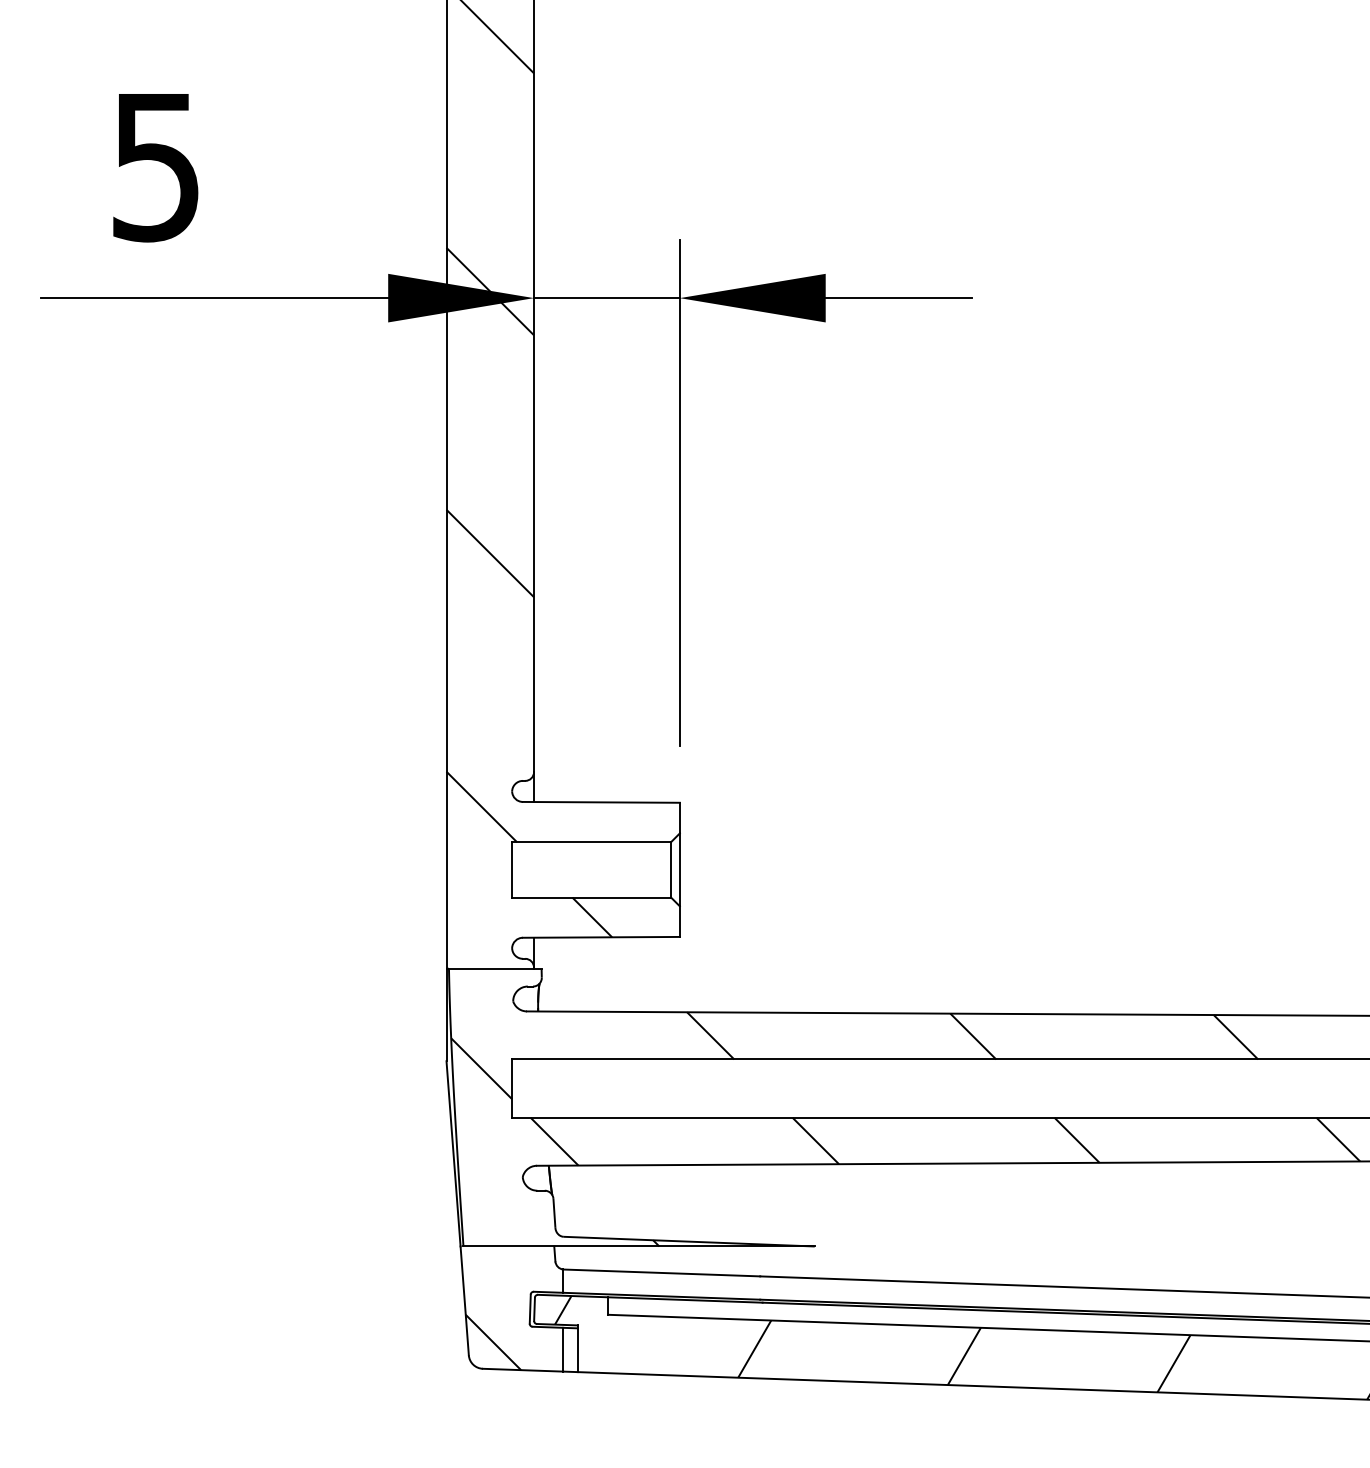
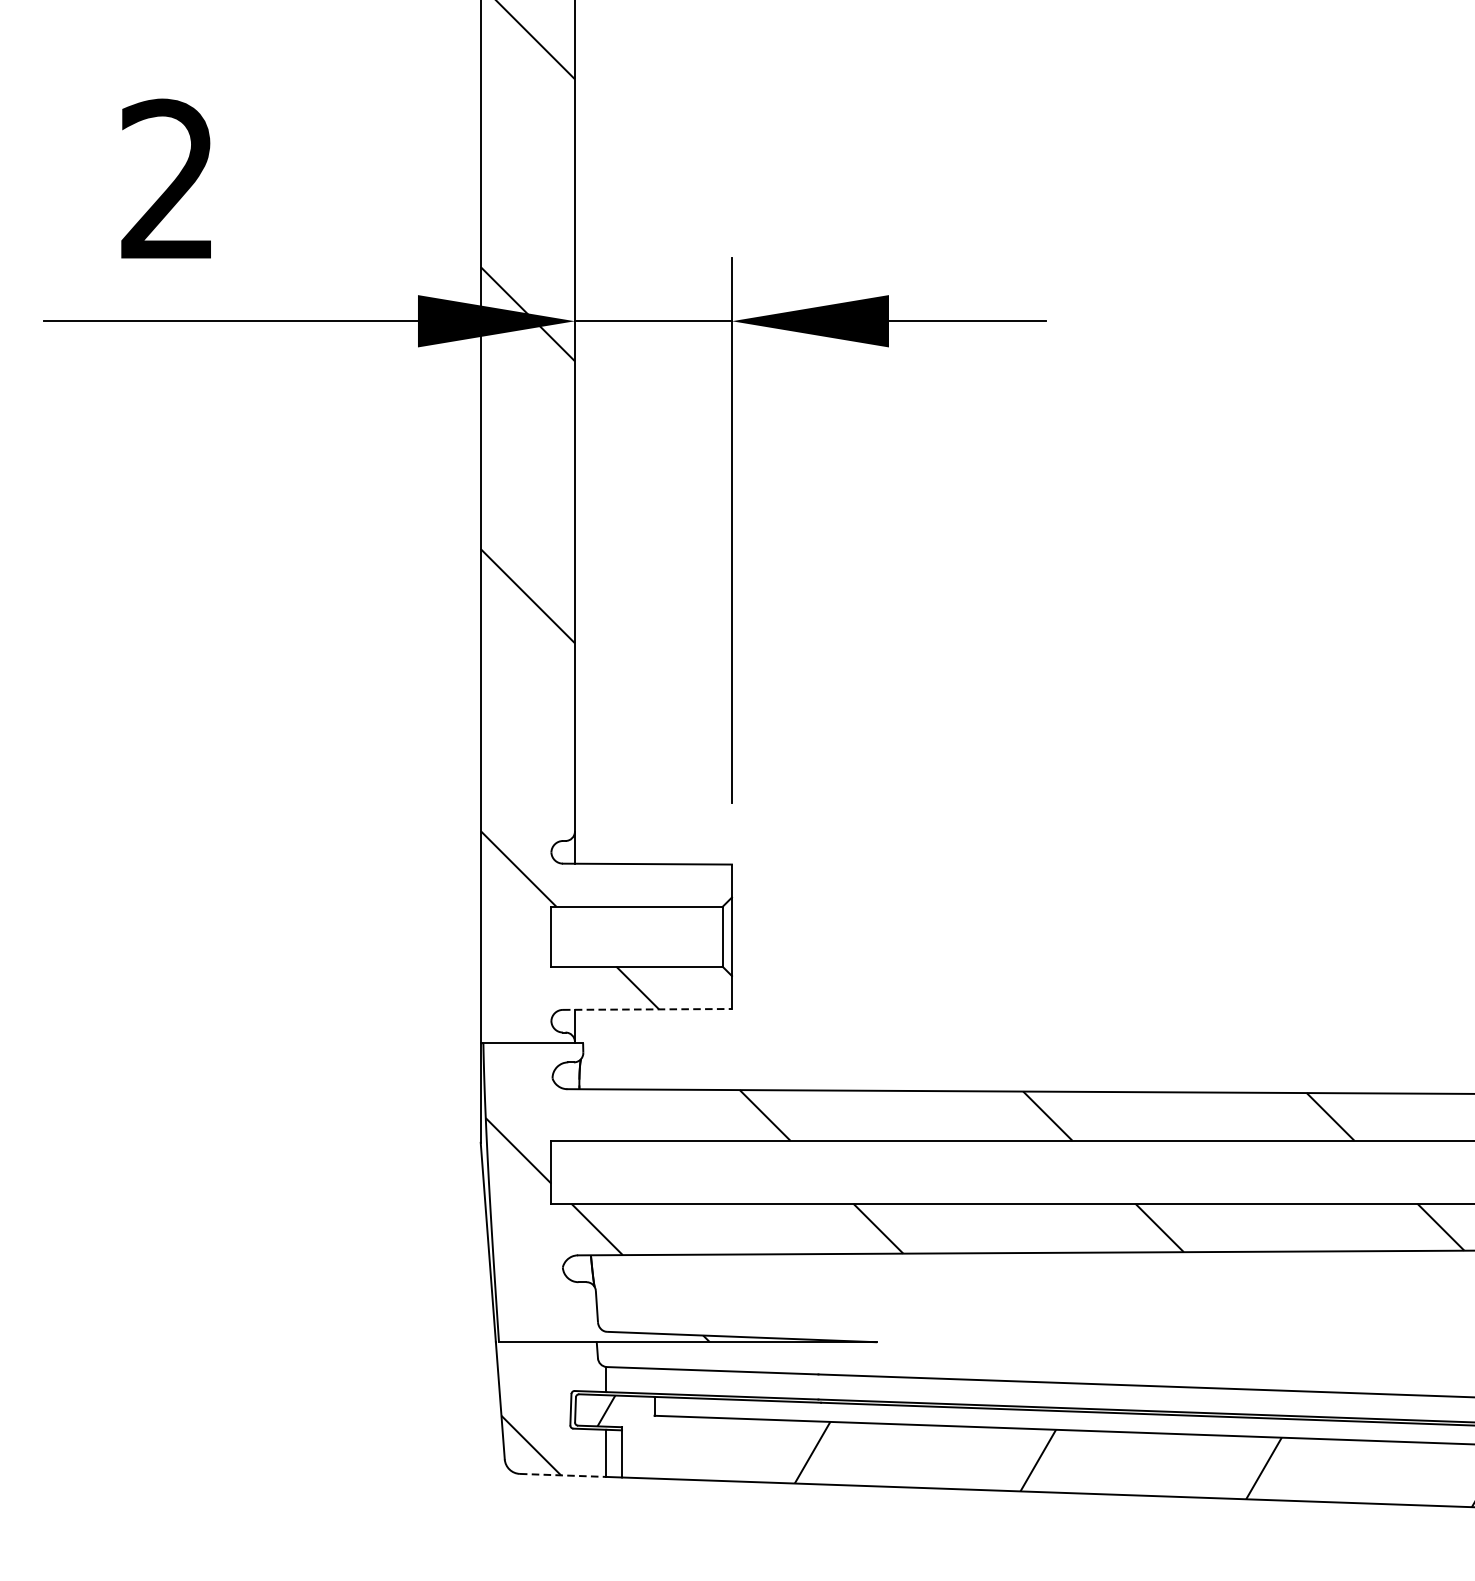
text: (155, 166) -> (167, 179), 5 -> 2
line: (601, 937) -> (647, 1009), solid -> dashed
line: (523, 1370) -> (563, 1475), solid -> dashed

